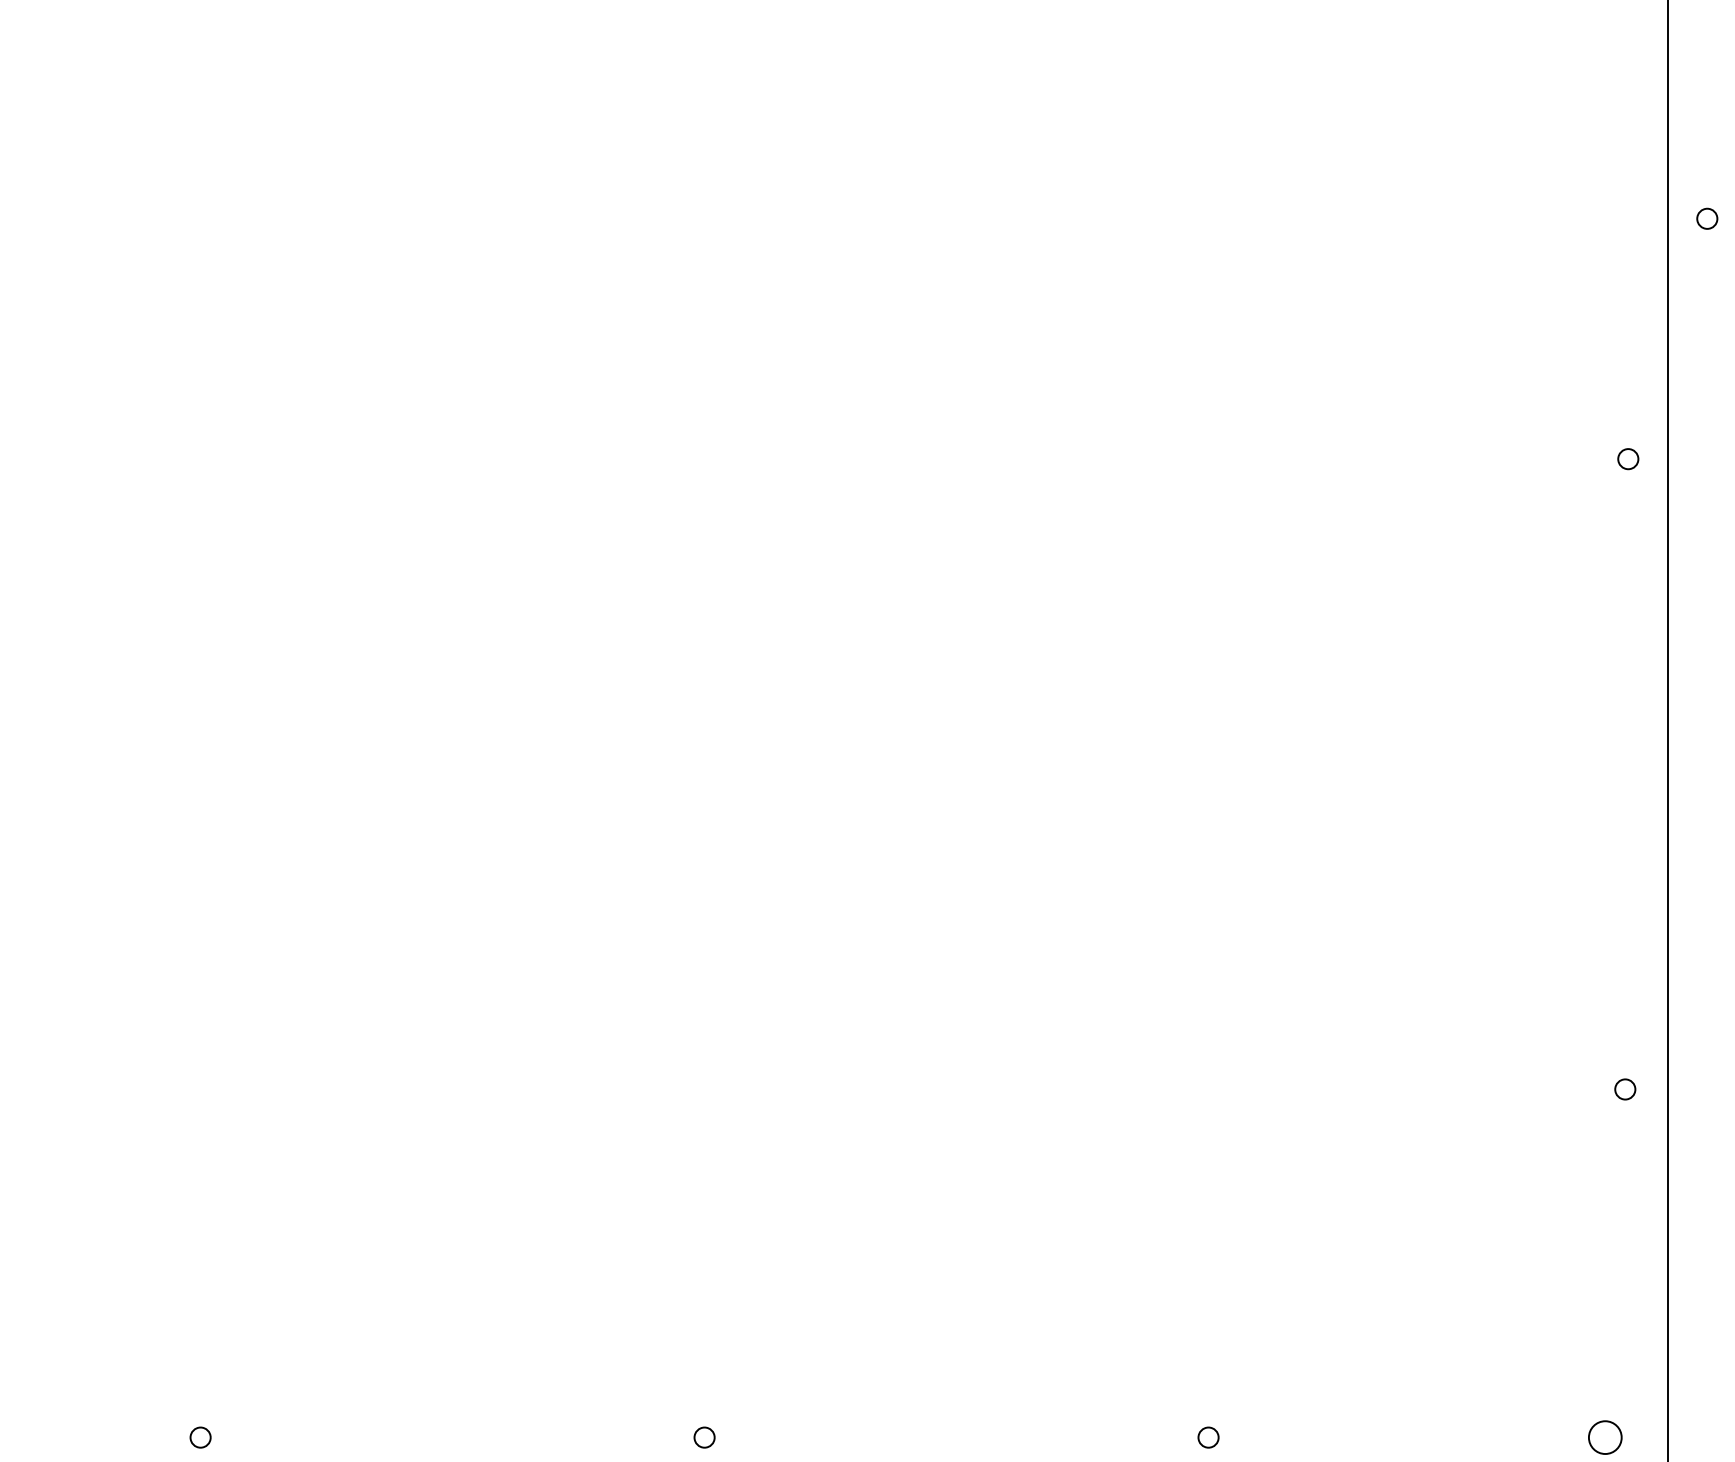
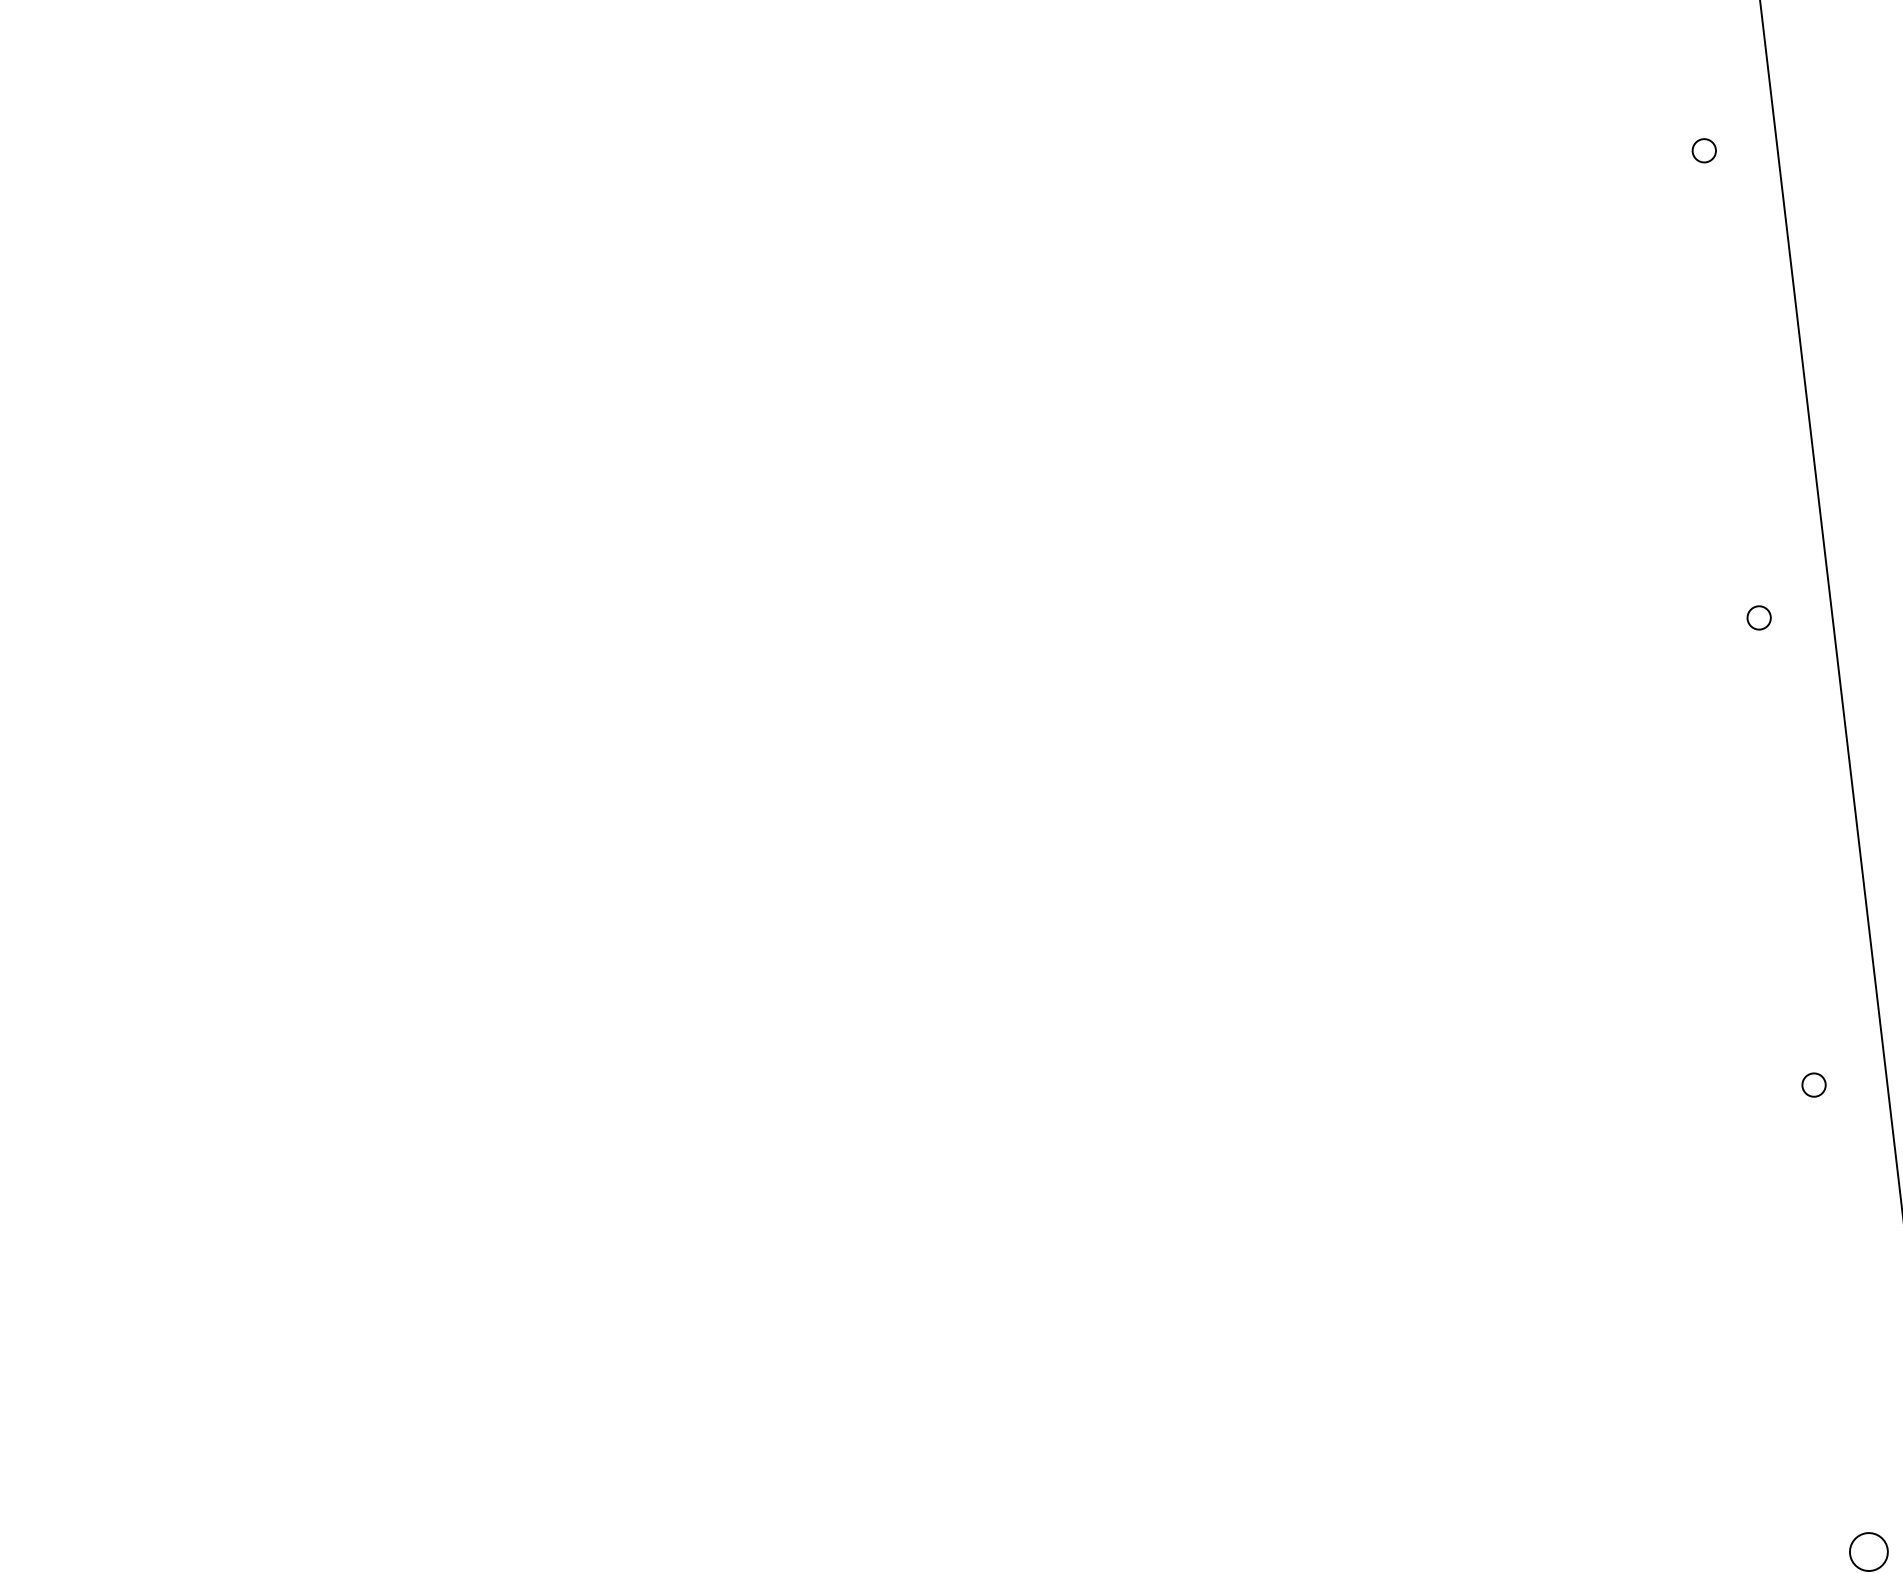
circle: (1707, 218) -> (1704, 150), moved
circle: (1628, 459) -> (1759, 618), moved
circle: (1625, 1089) -> (1814, 1085), moved

